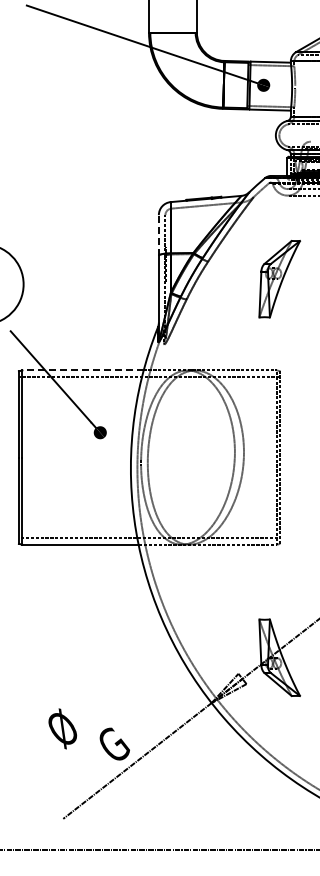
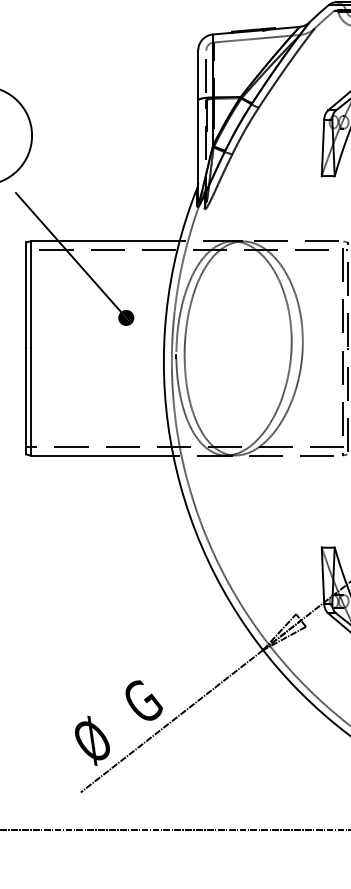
line: (158, 234) -> (197, 74), dashed -> solid
line: (83, 370) -> (105, 241), dashed -> solid
text: (62, 728) -> (92, 740), moved

